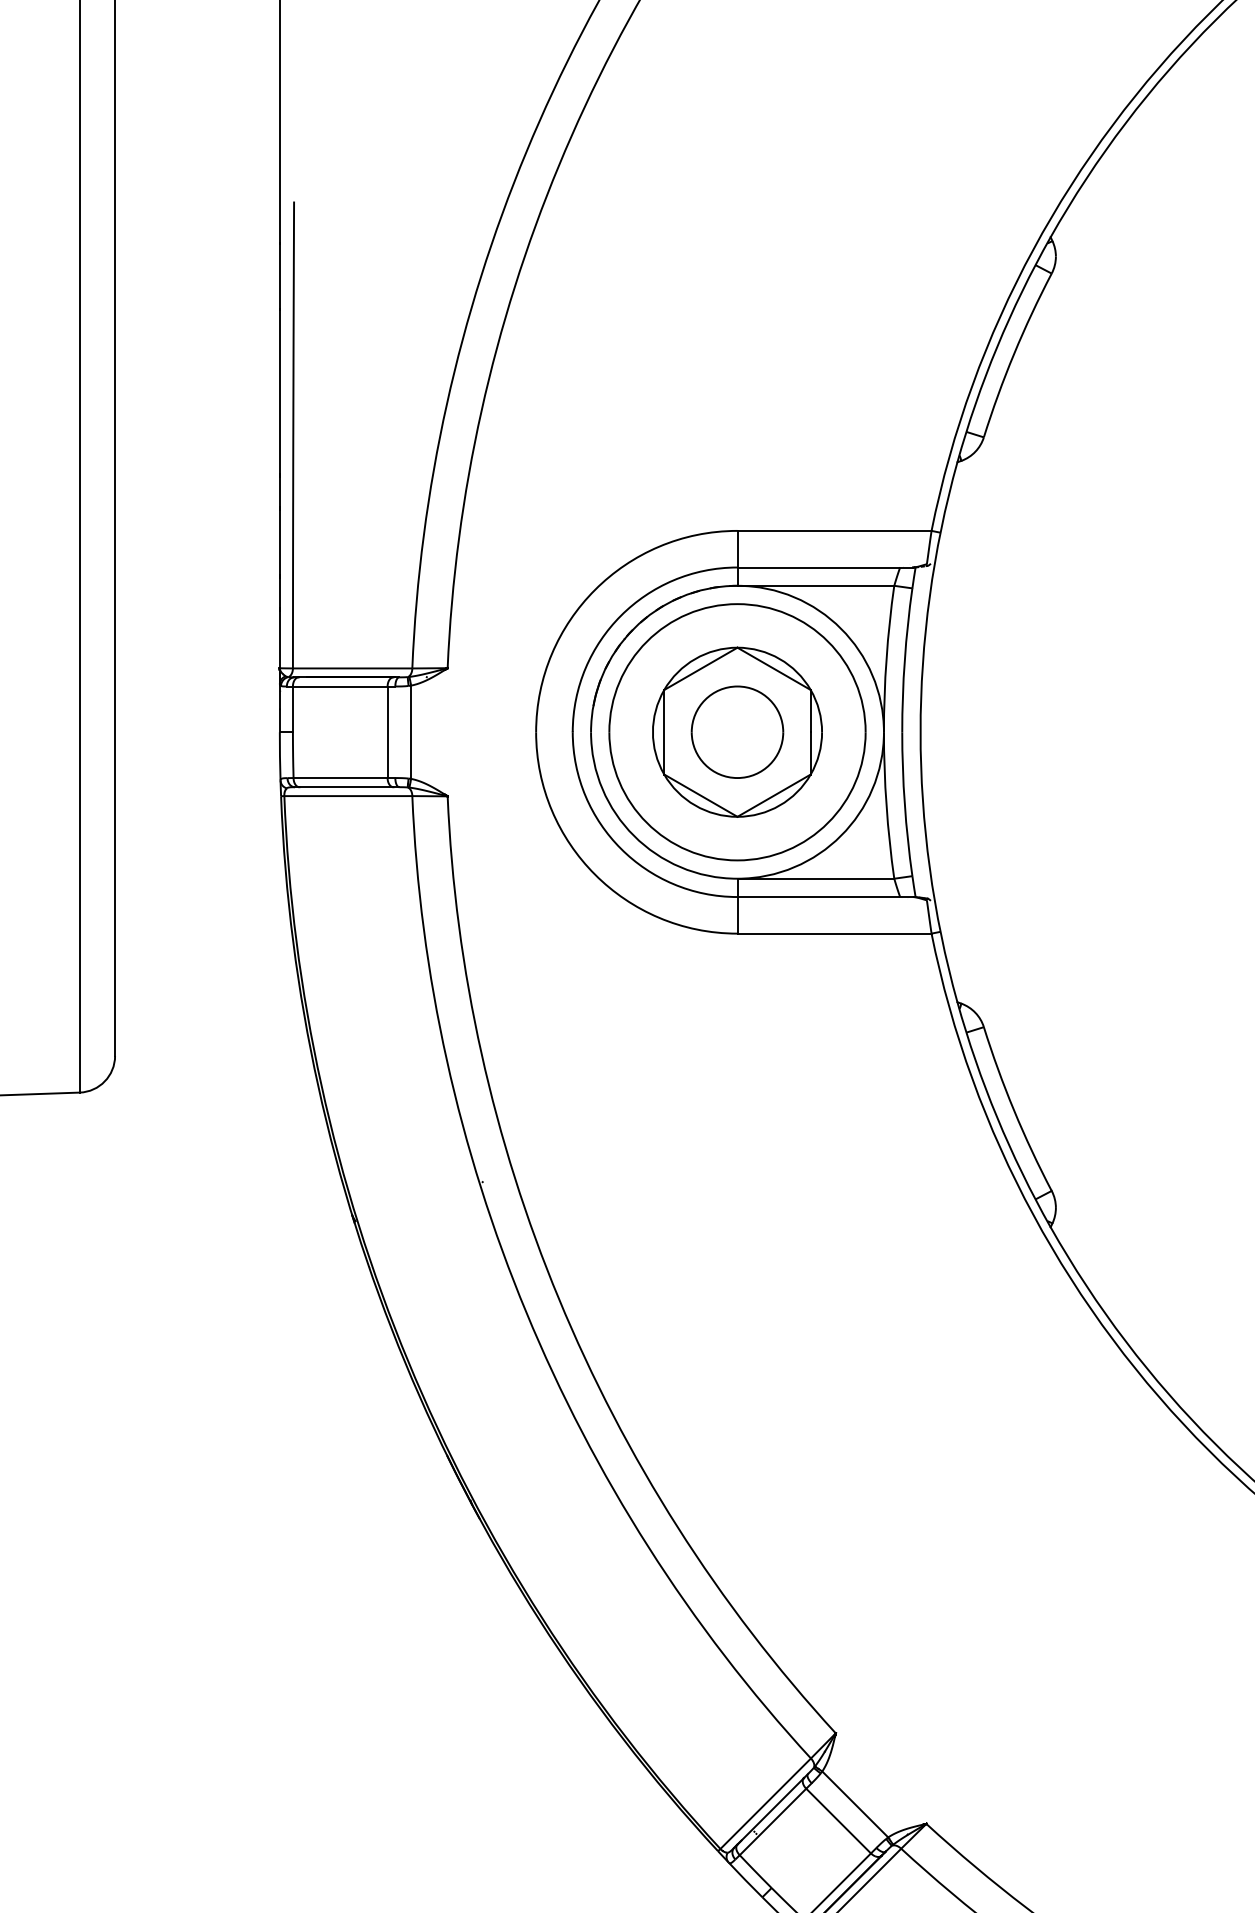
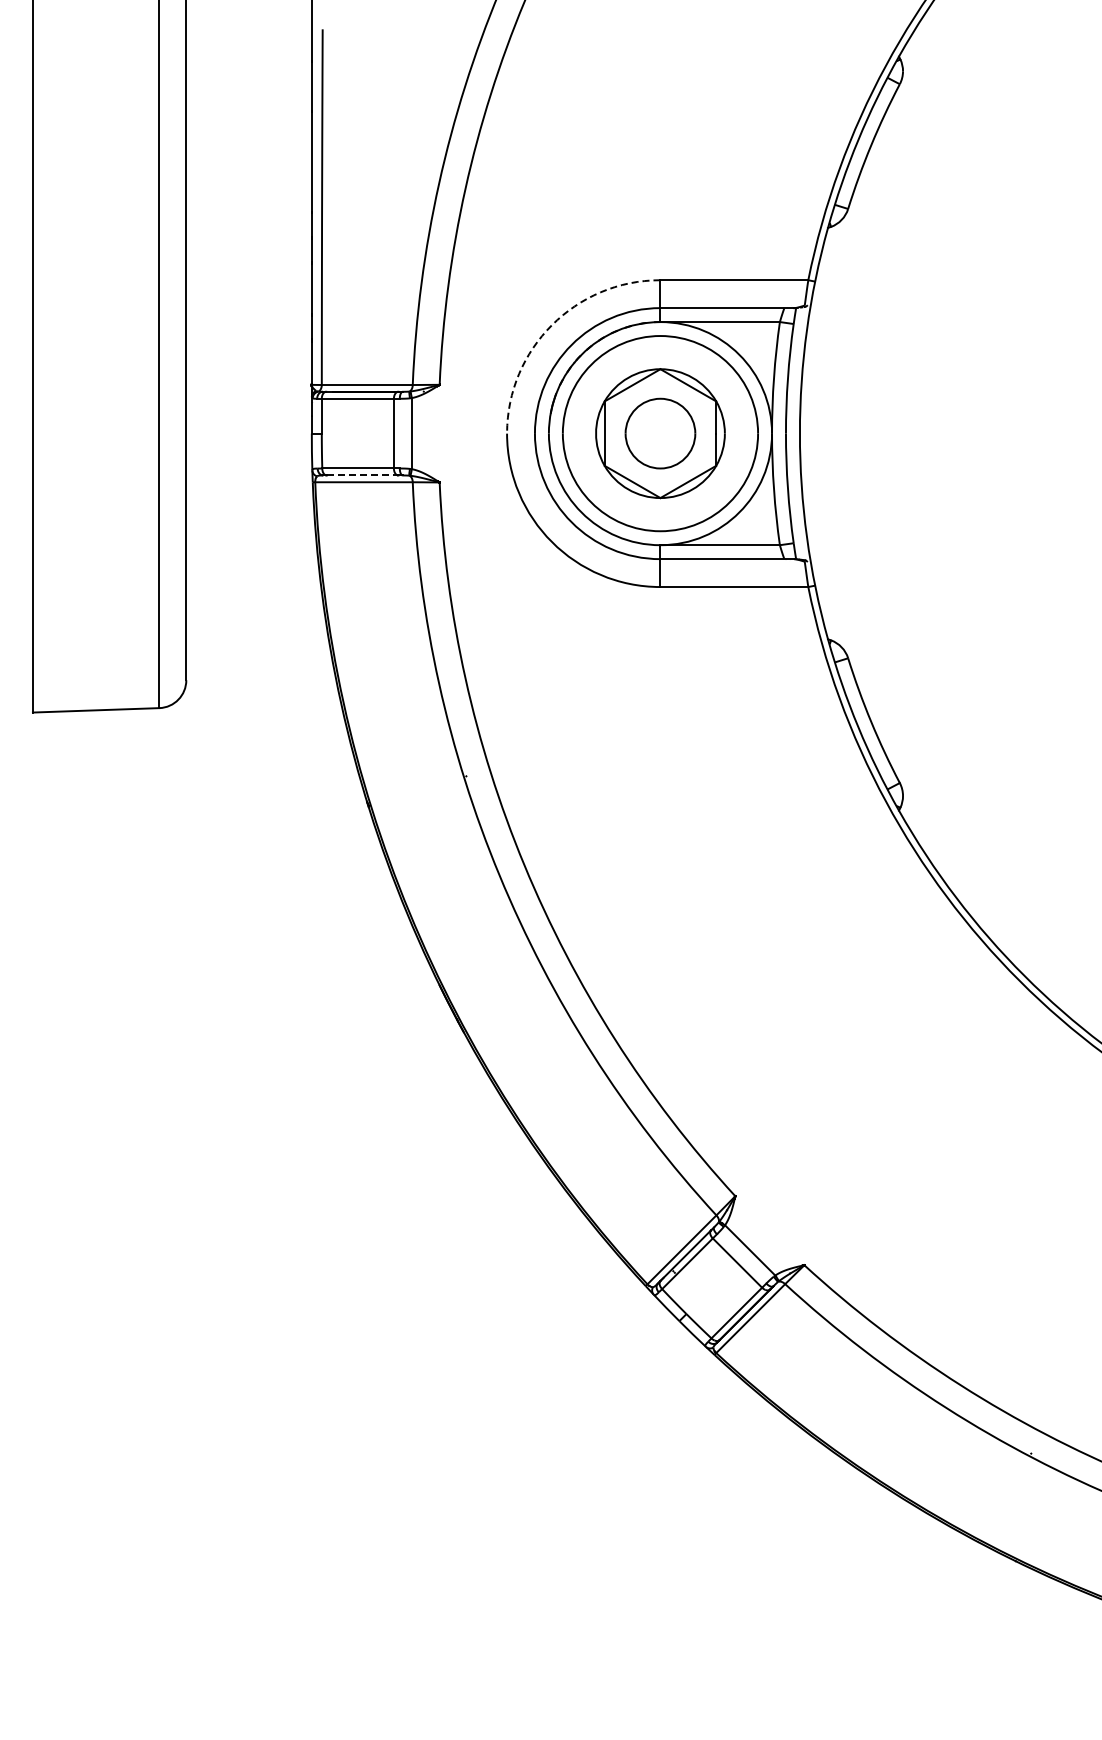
arc: (595, 590) -> (552, 325), solid -> dashed
line: (346, 787) -> (362, 475), solid -> dashed

